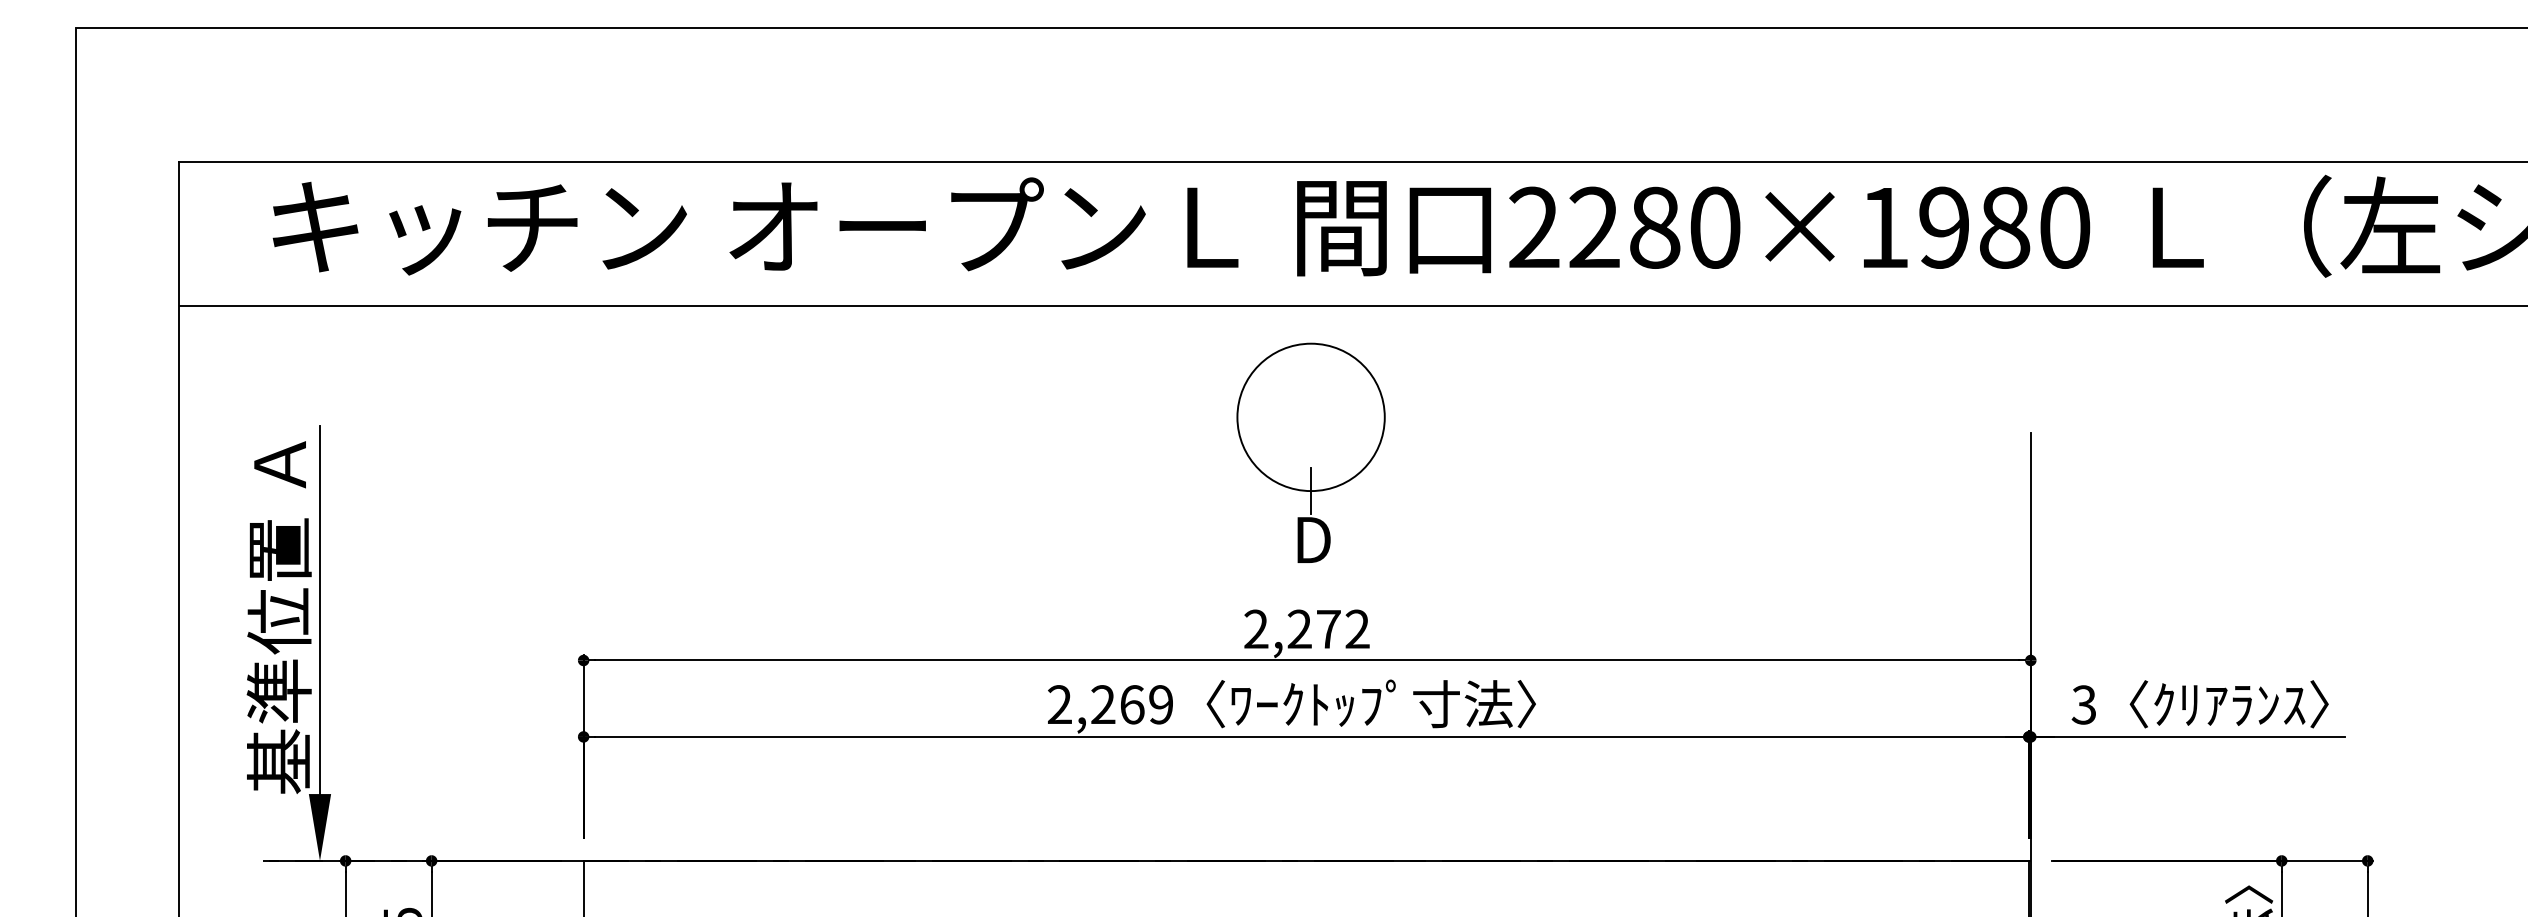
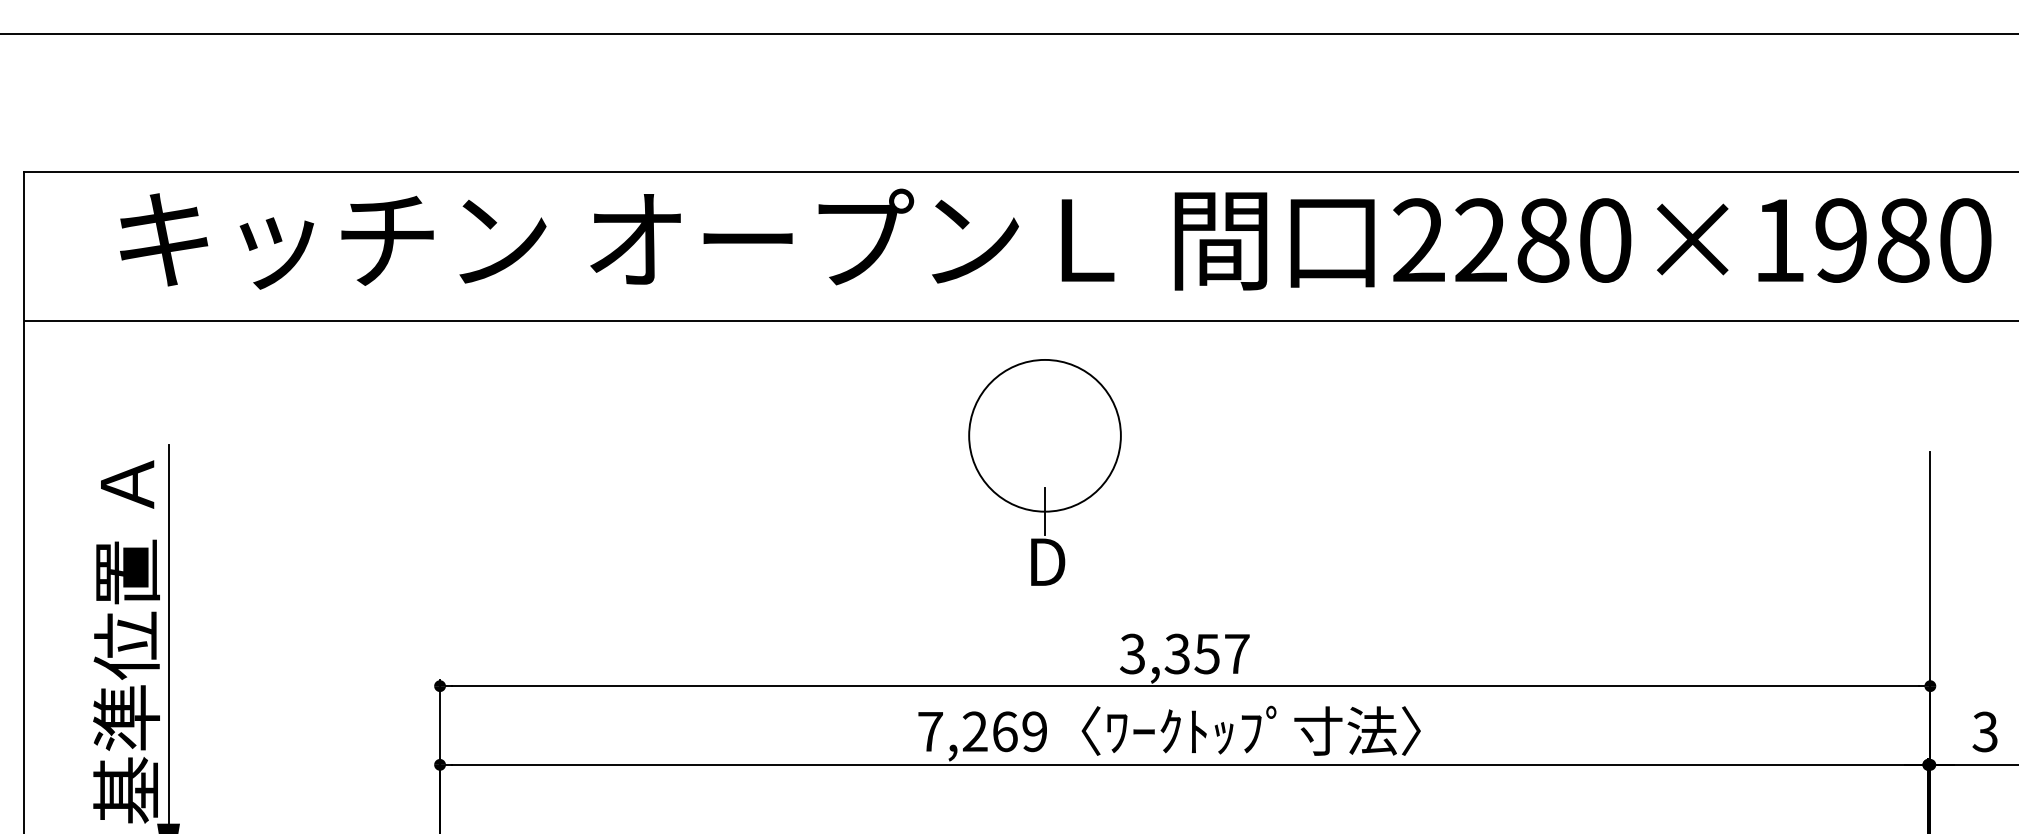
part: (1310, 452) -> (1044, 471), moved
text: (1306, 629) -> (1184, 654), 2,272 -> 3,357
text: (1060, 704) -> (931, 731), 2,269 -> 7,269

